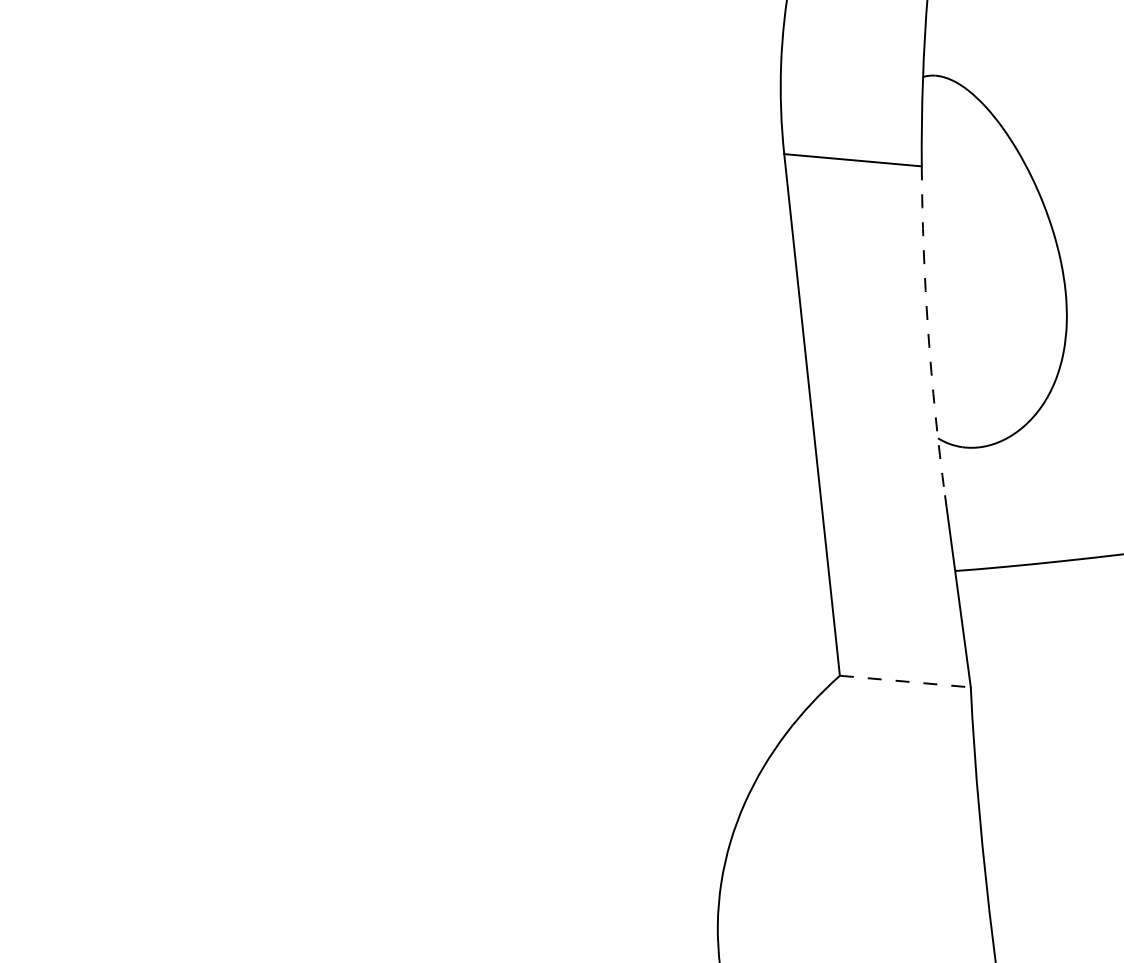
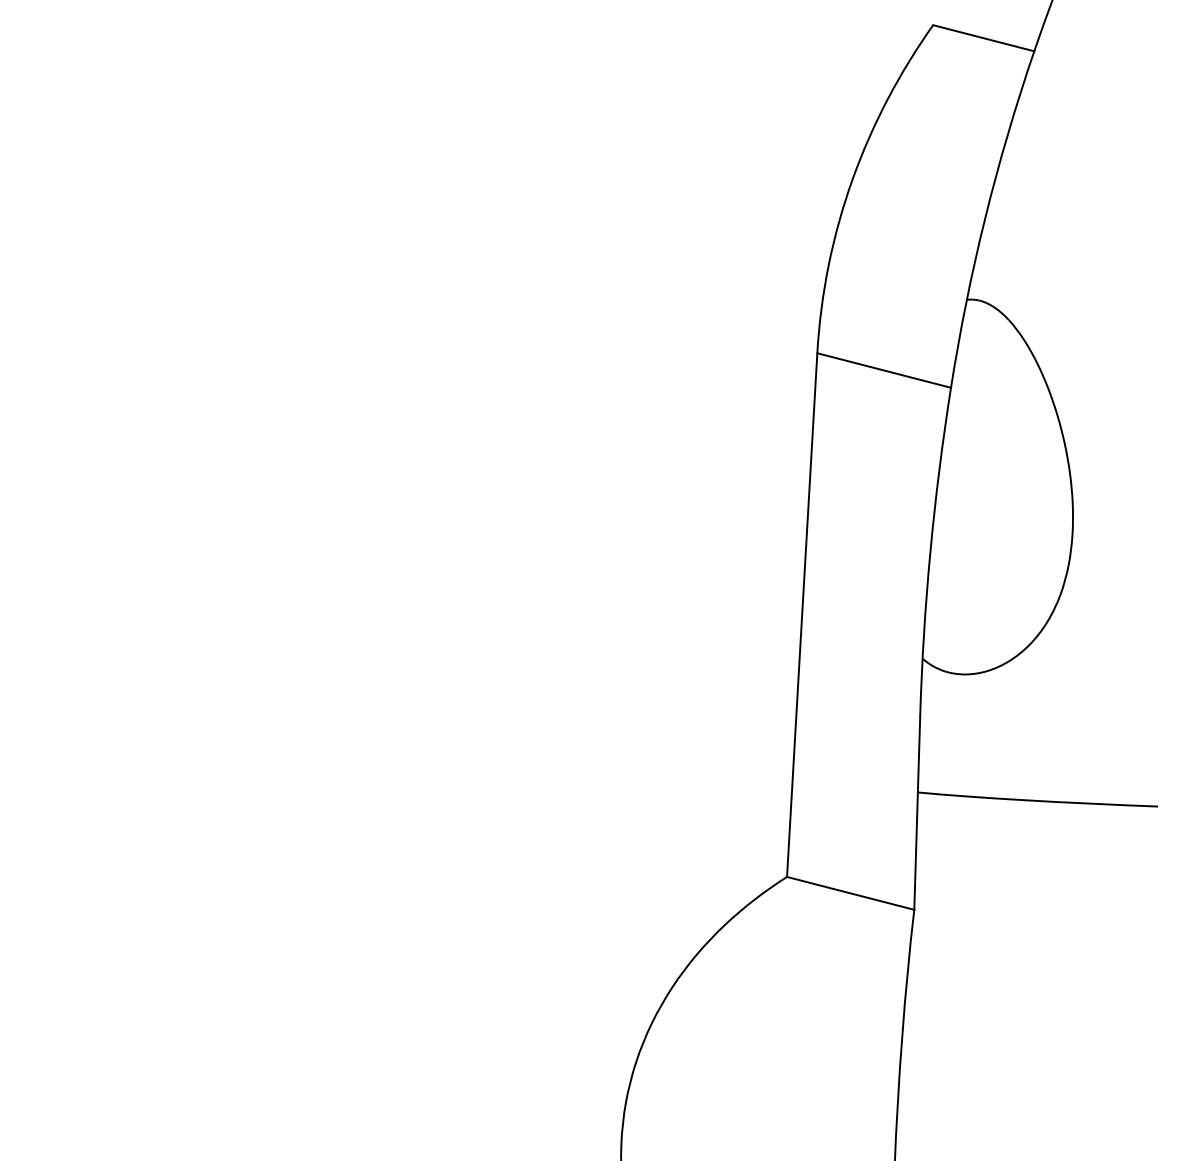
arc: (928, 331) -> (930, 551), dashed -> solid
line: (905, 681) -> (850, 893), dashed -> solid

